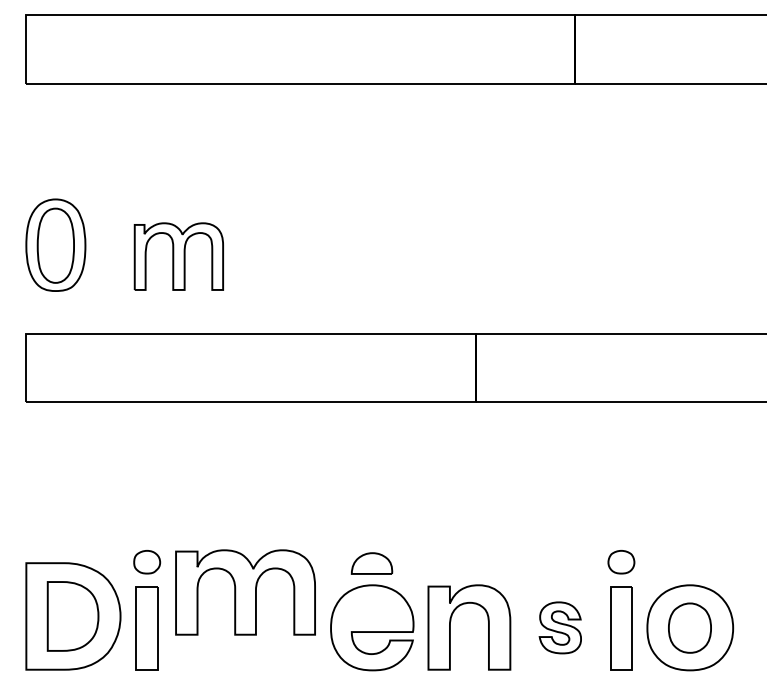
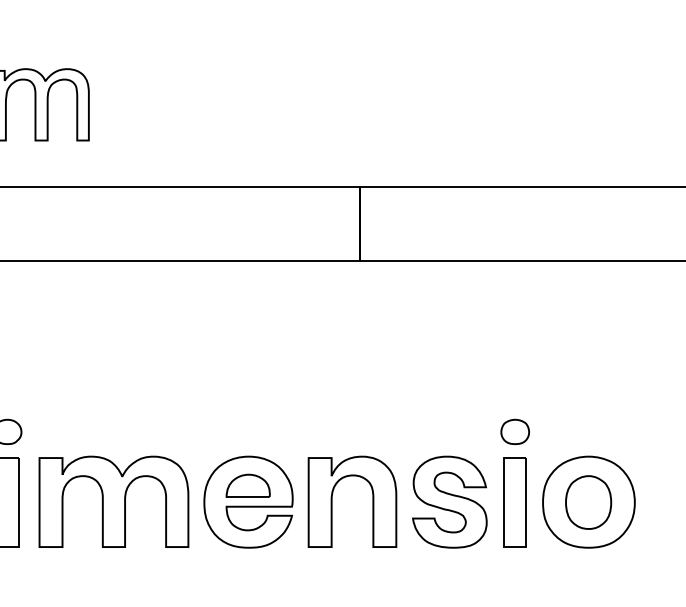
part: (371, 563) -> (247, 485), moved
part: (245, 592) -> (113, 501), moved
part: (560, 627) -> (450, 501), size x1.67

